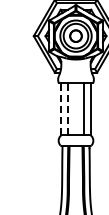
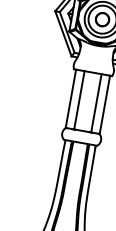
line: (60, 108) -> (70, 97), dashed -> solid
line: (68, 108) -> (79, 99), dashed -> solid

